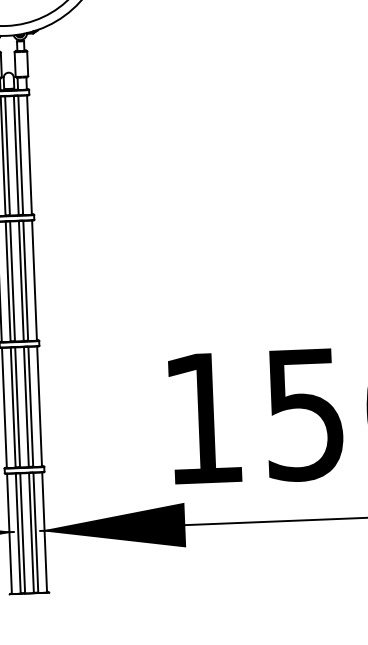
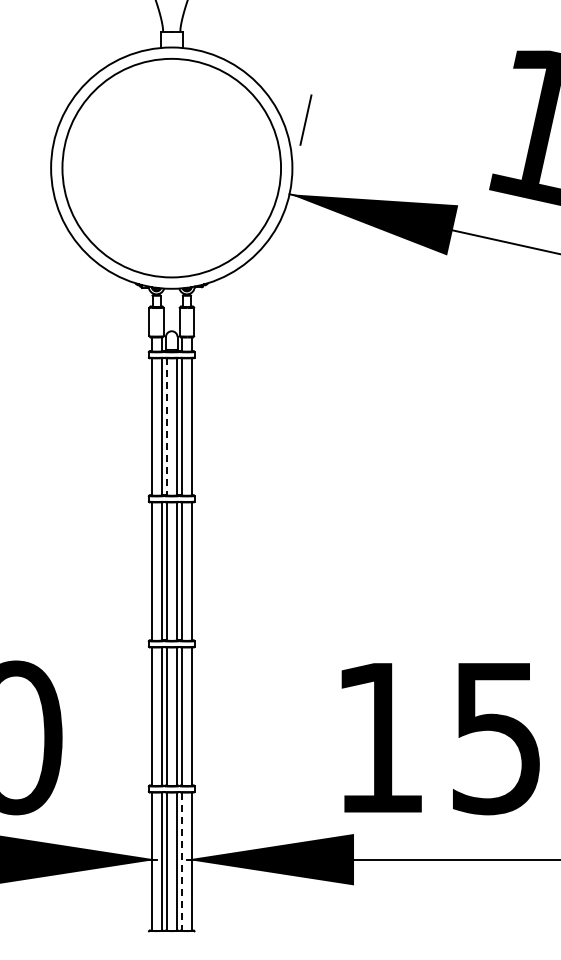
line: (7, 155) -> (166, 426), solid -> dashed
line: (35, 533) -> (181, 862), solid -> dashed

